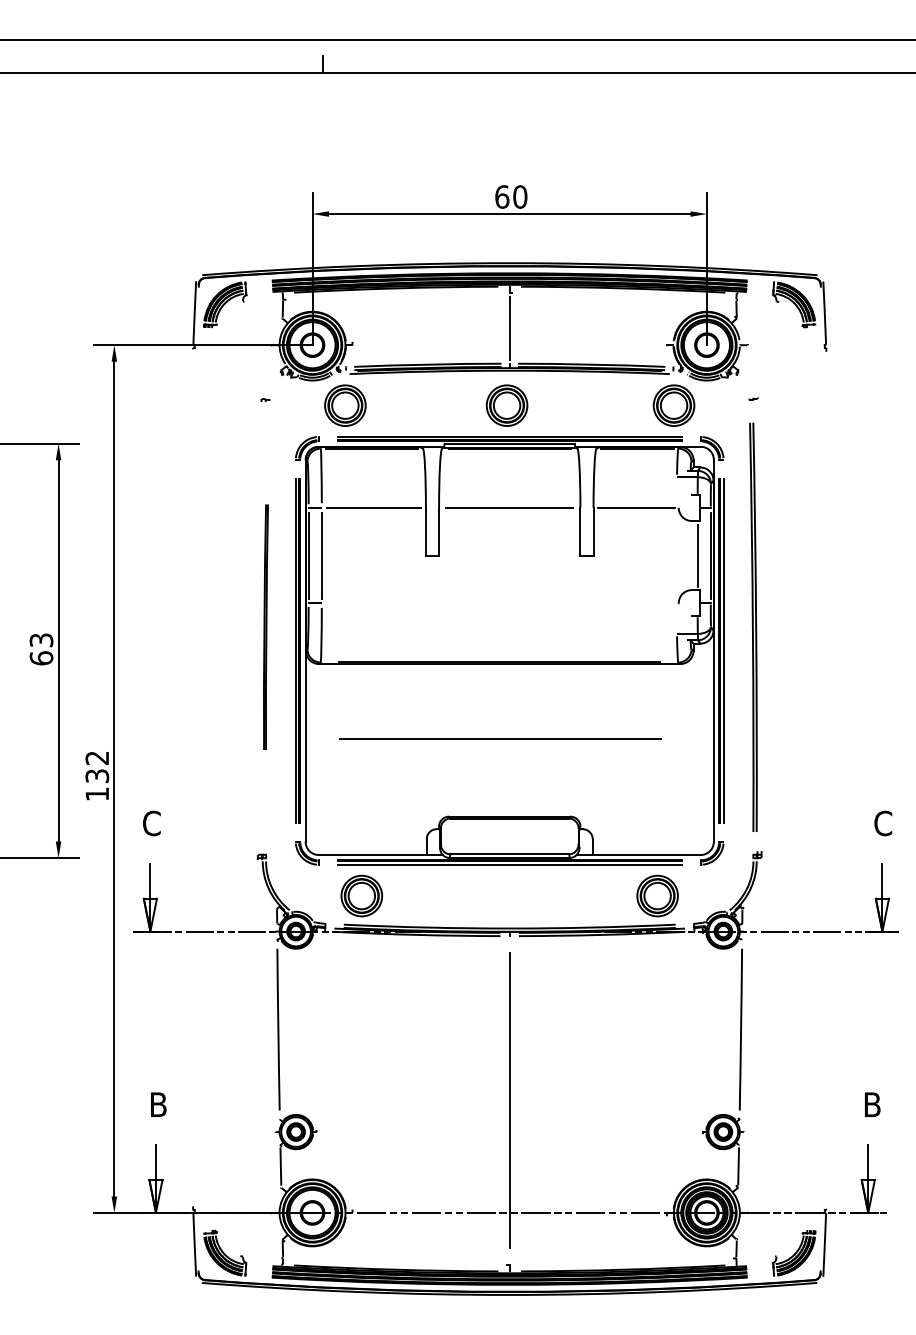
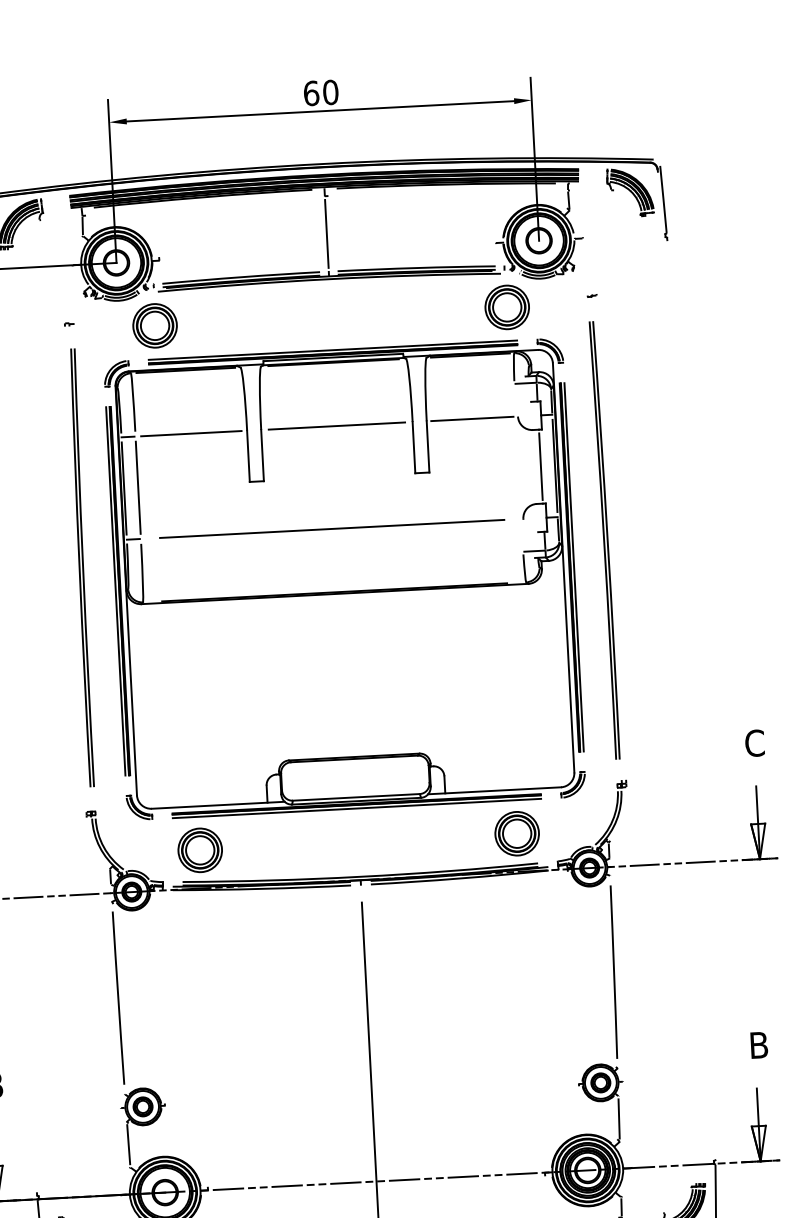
part: (506, 405) -> (327, 316), removed
part: (265, 626) -> (81, 566), size x1.67
line: (500, 738) -> (332, 528), moved

